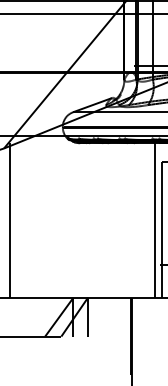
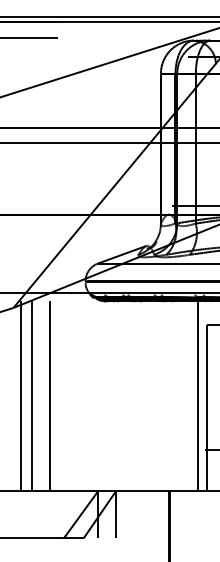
line: (18, 220) -> (31, 395), added
line: (34, 220) -> (50, 395), added

